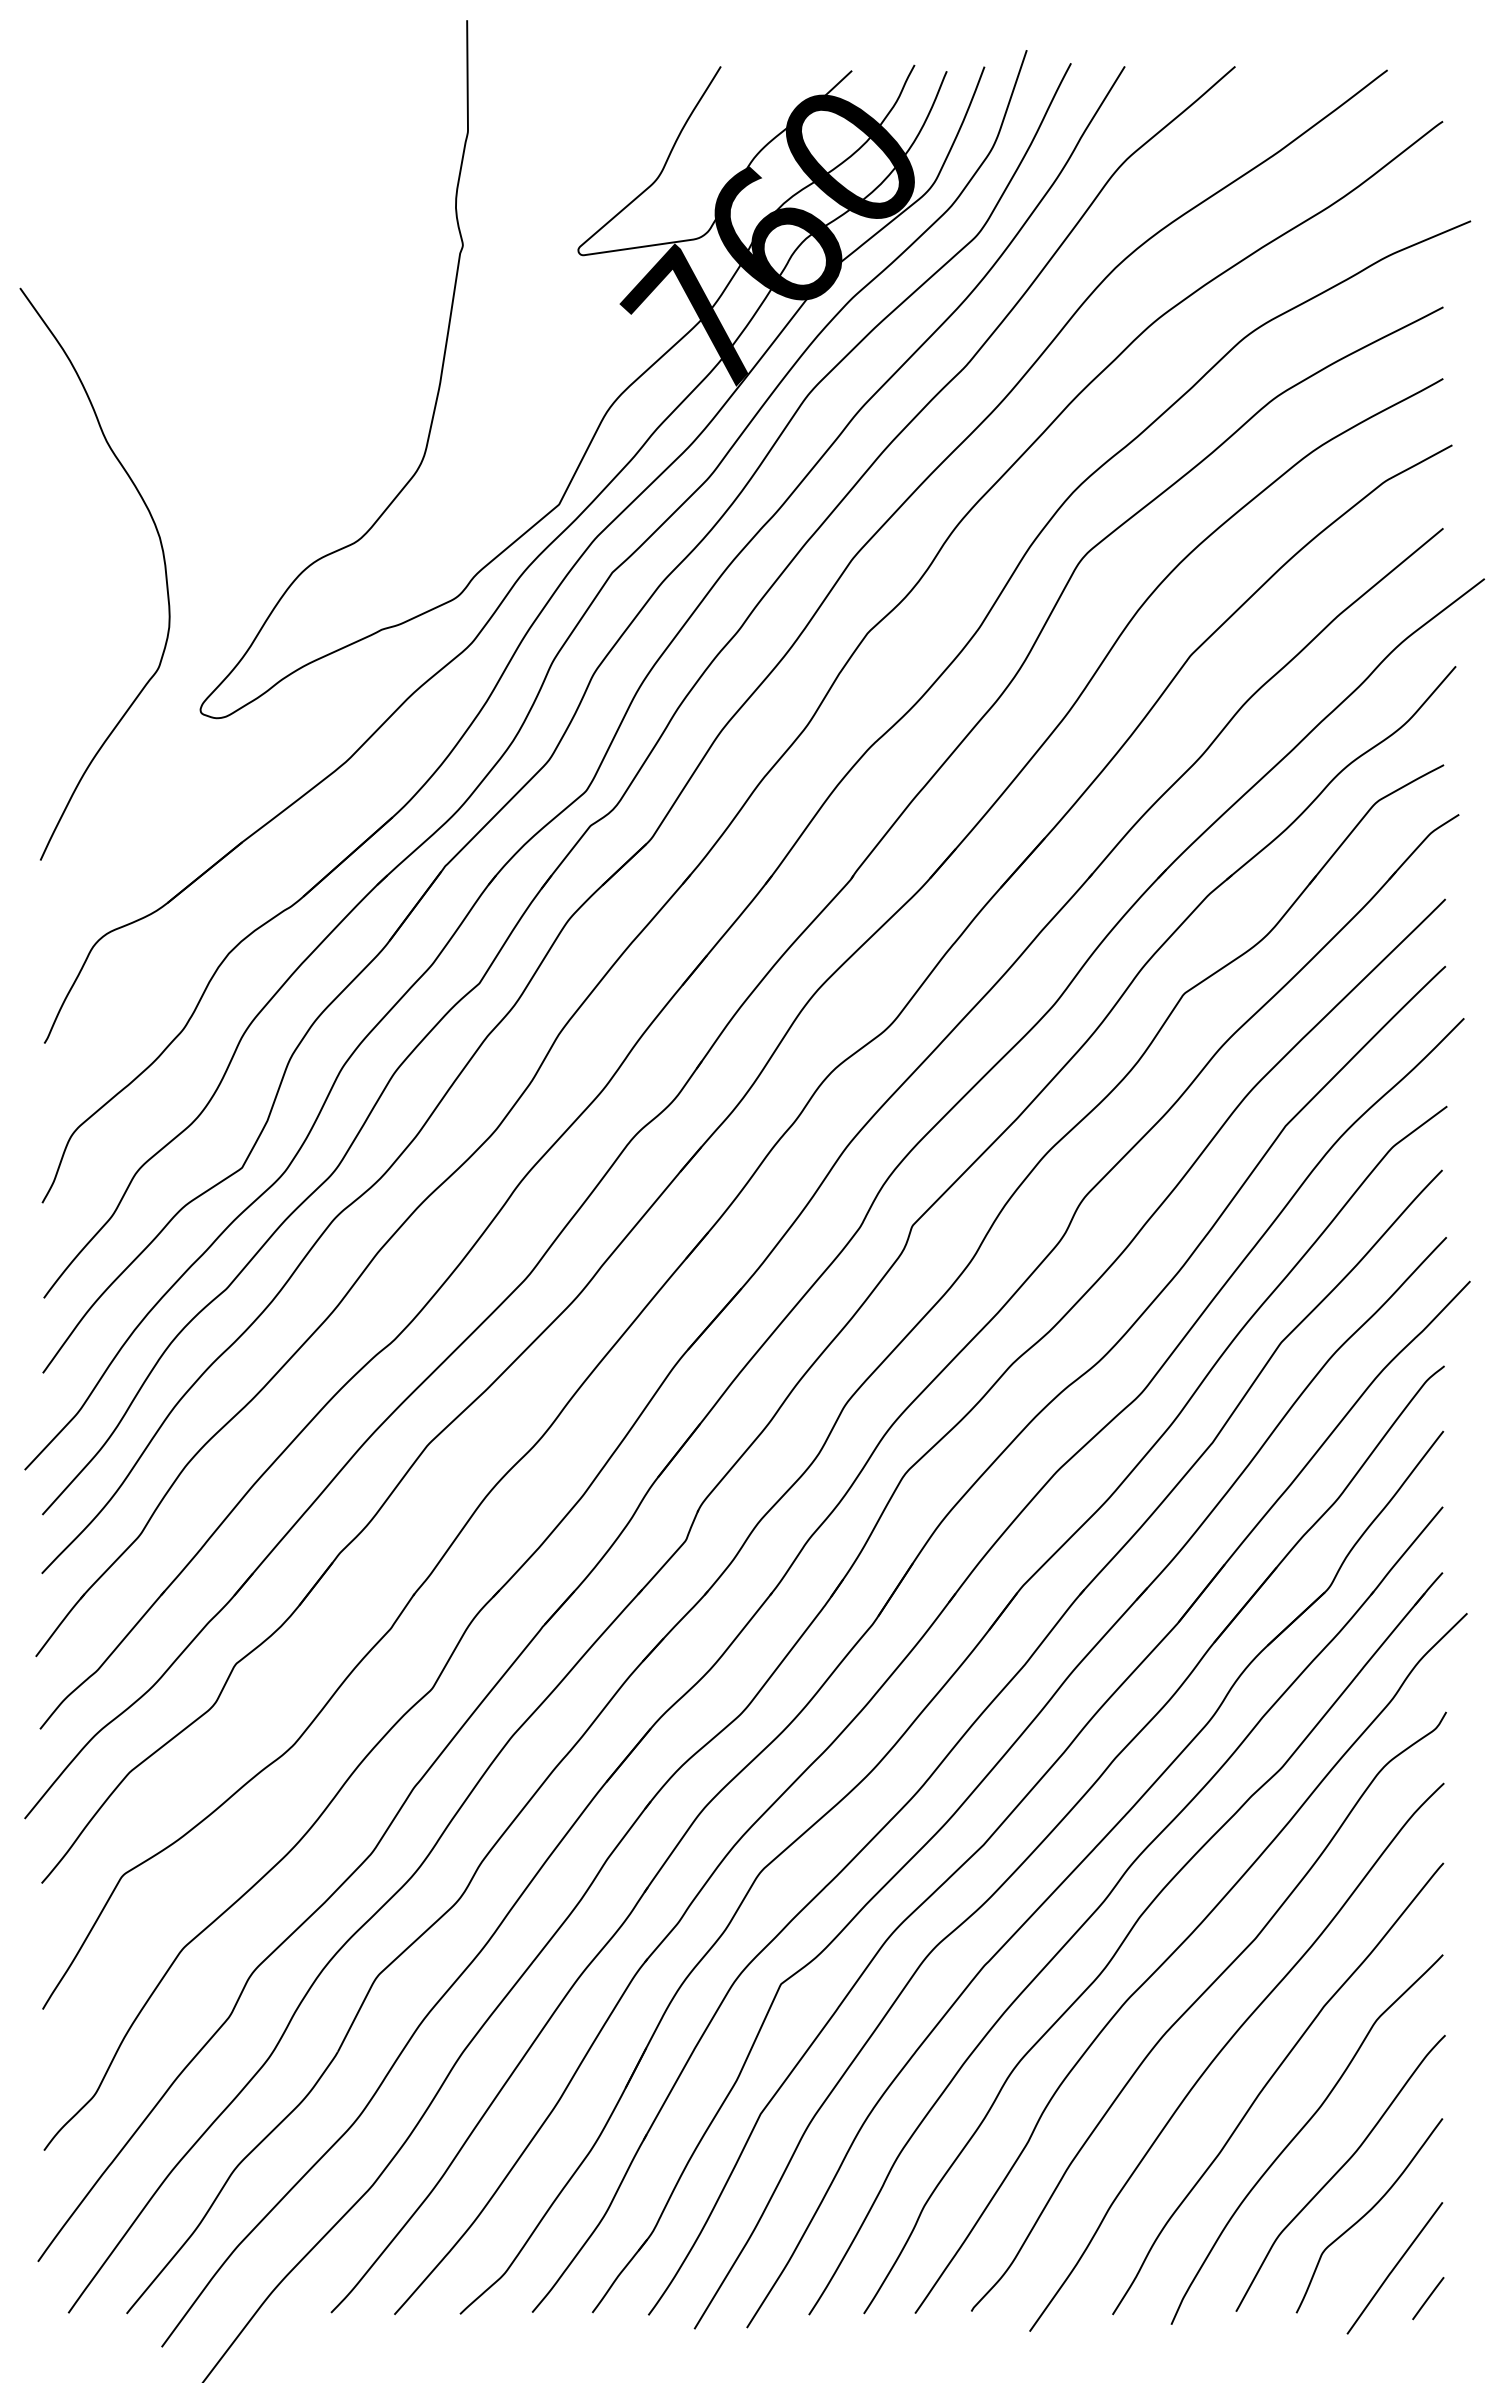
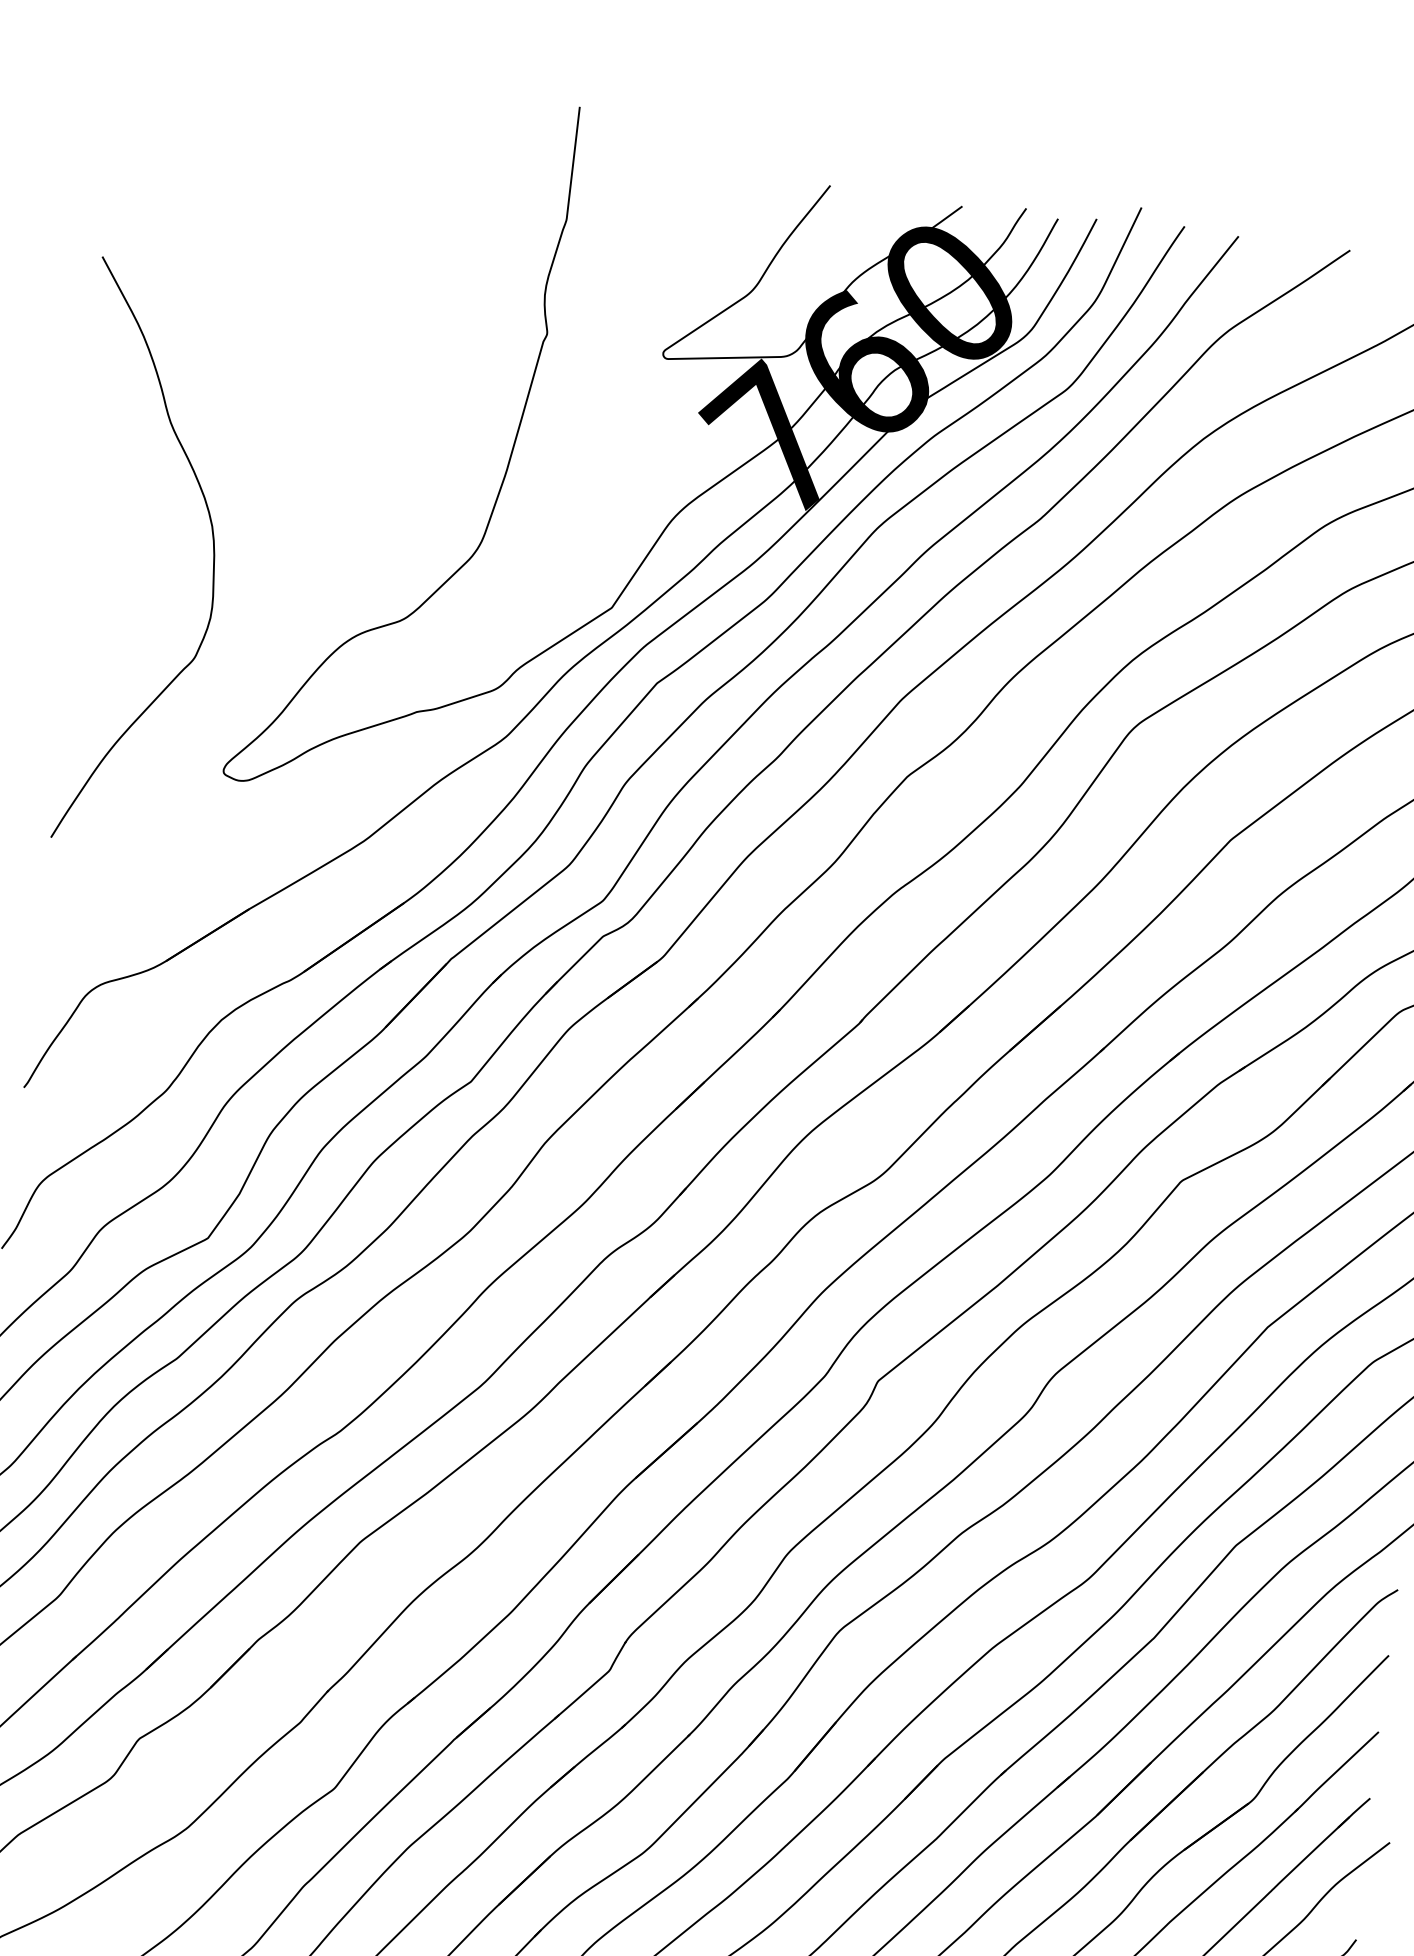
curve: (163, 561) -> (212, 550), moved

